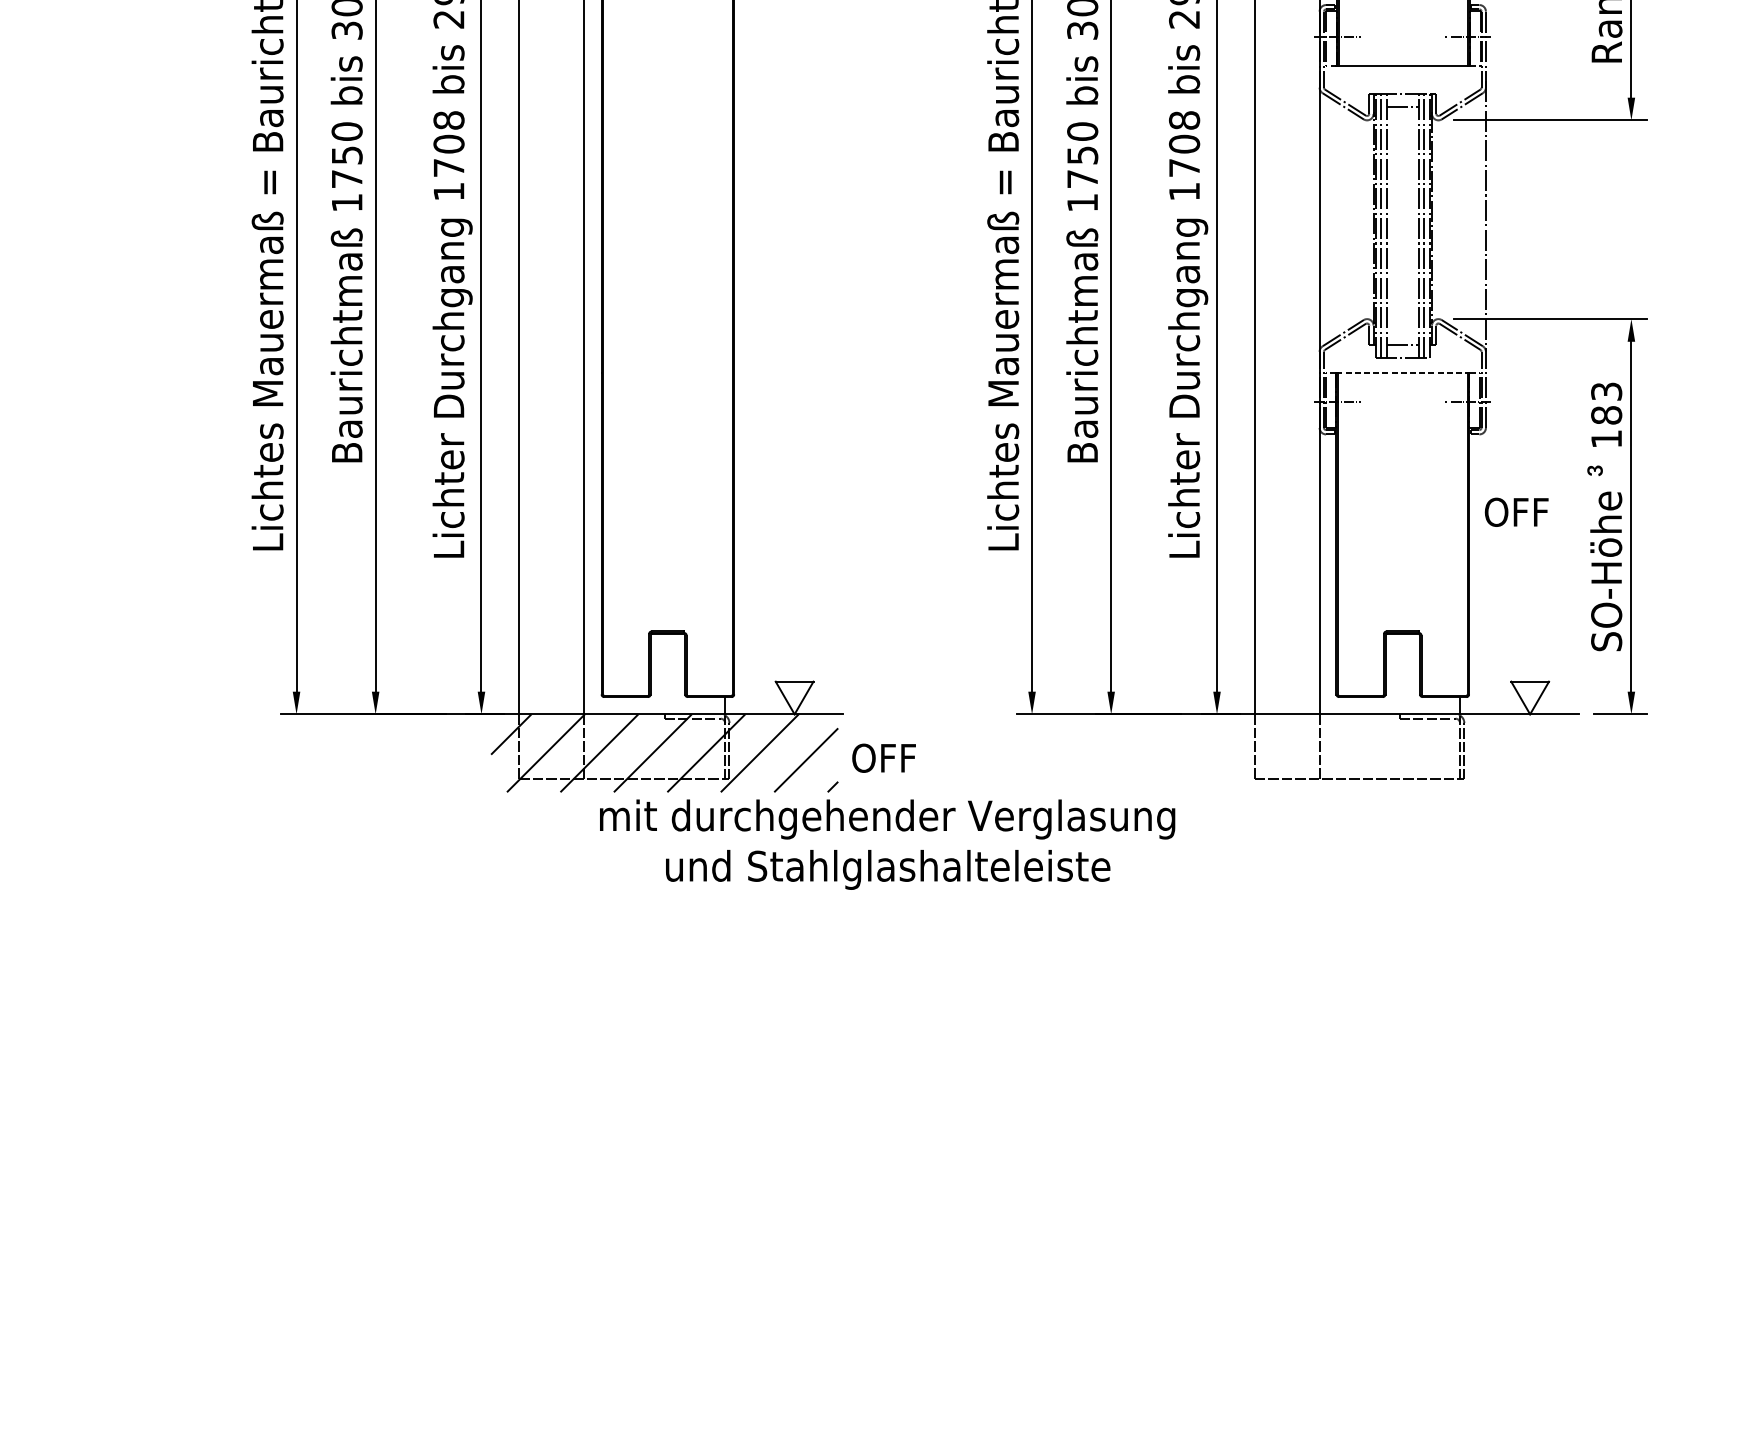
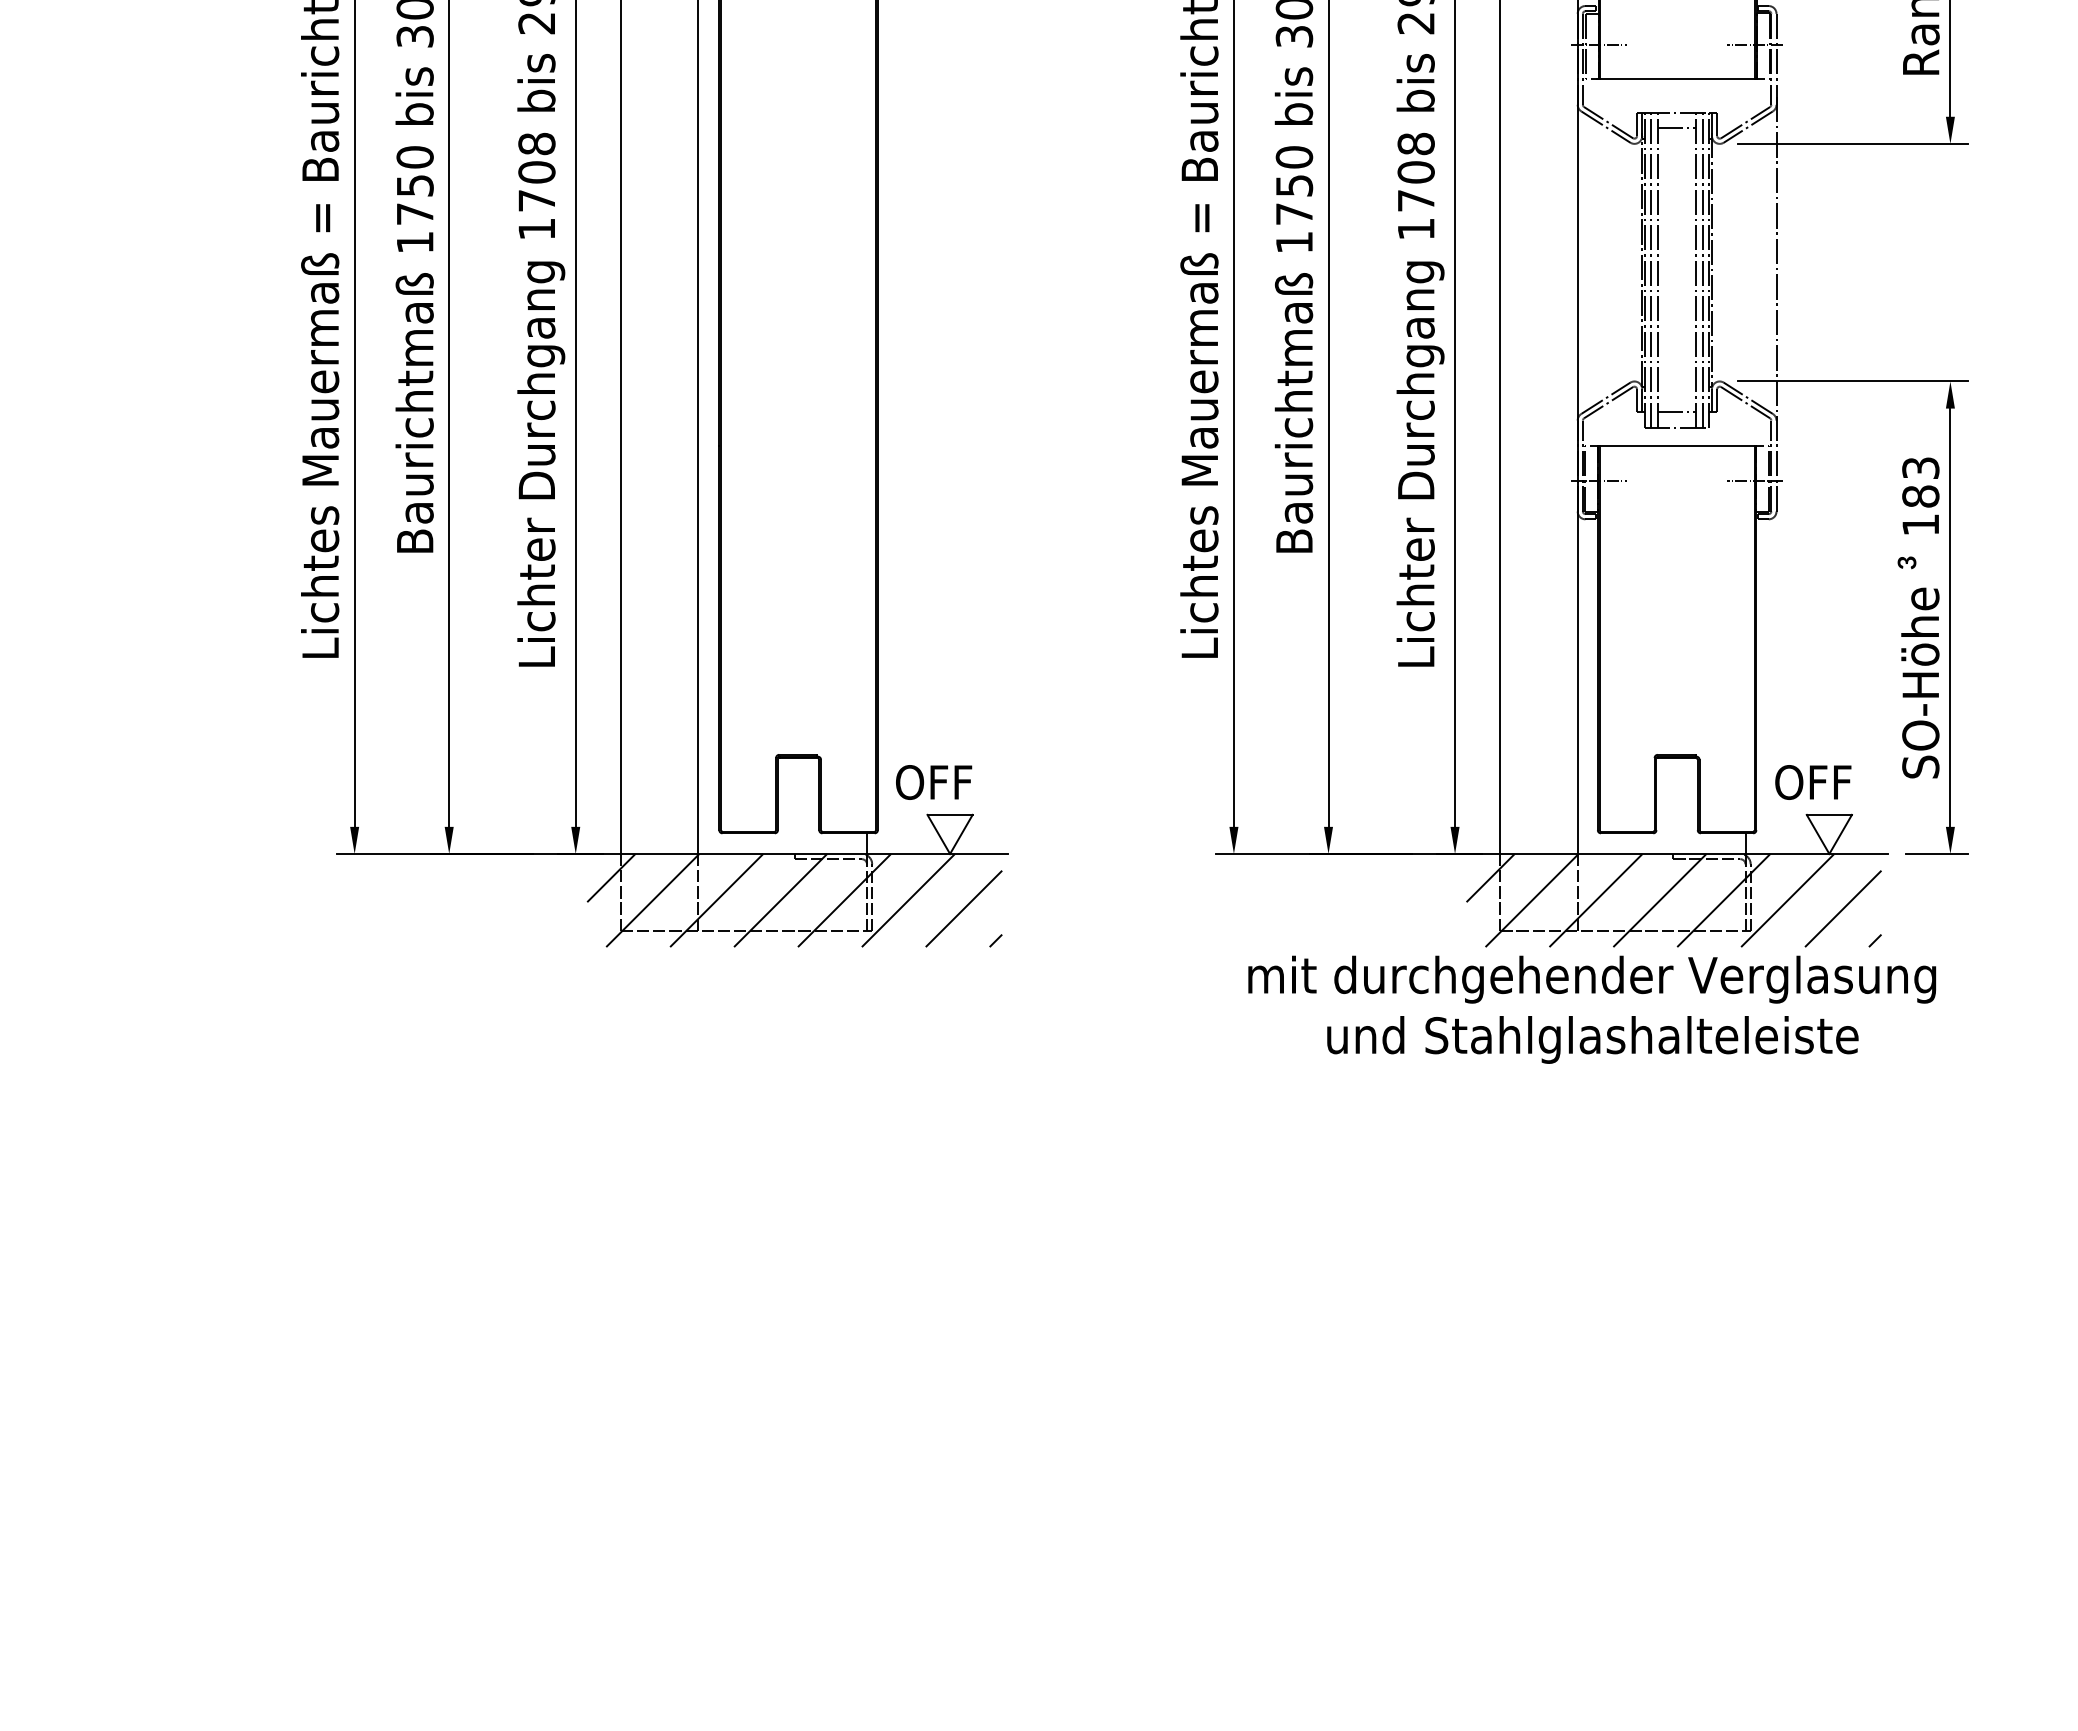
line: (1403, 373) -> (1677, 446), dashed -> solid
text: (1516, 512) -> (1813, 782), moved
hatch: (1399, 753) -> (1673, 900), added
text: (884, 758) -> (934, 782), moved
text: (887, 844) -> (1592, 1009), moved

